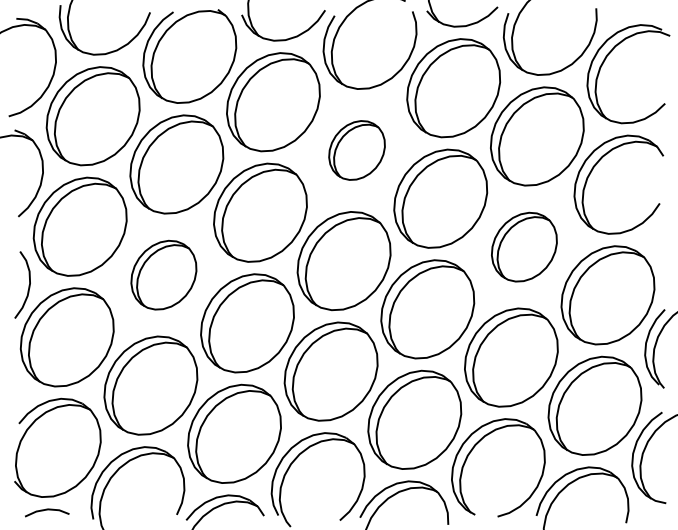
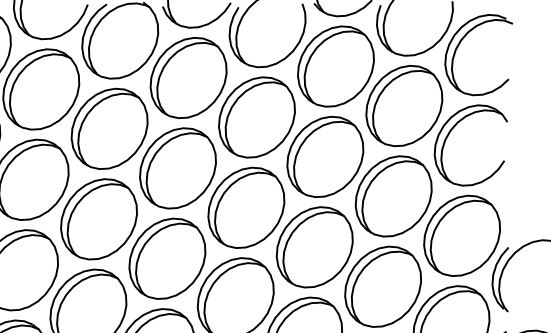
part: (356, 150) -> (256, 117), size x1.67
part: (524, 247) -> (393, 196), size x1.43
part: (163, 275) -> (98, 219), size x1.43

